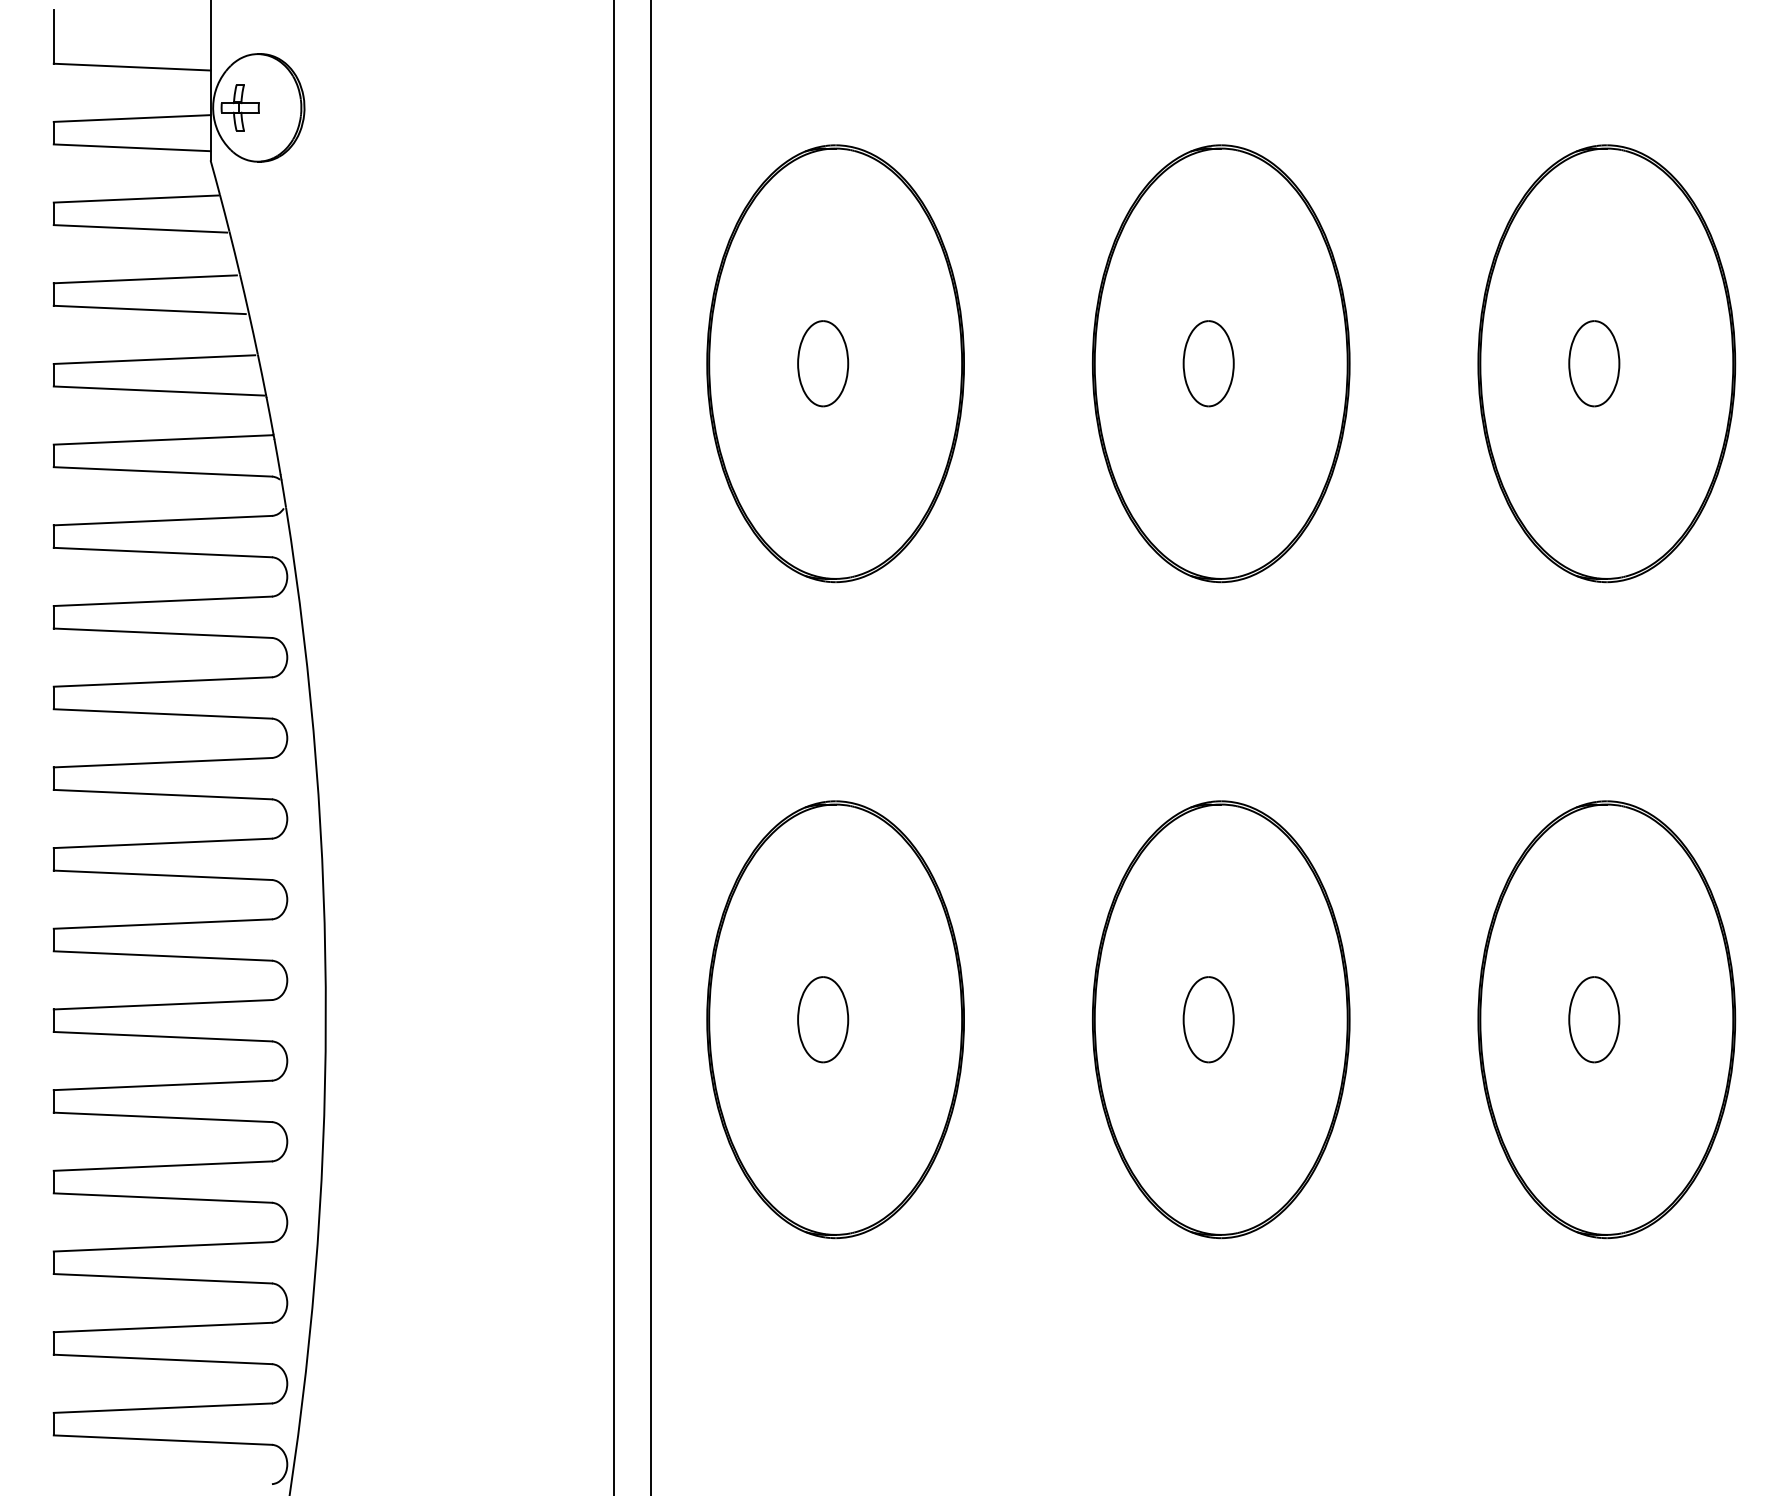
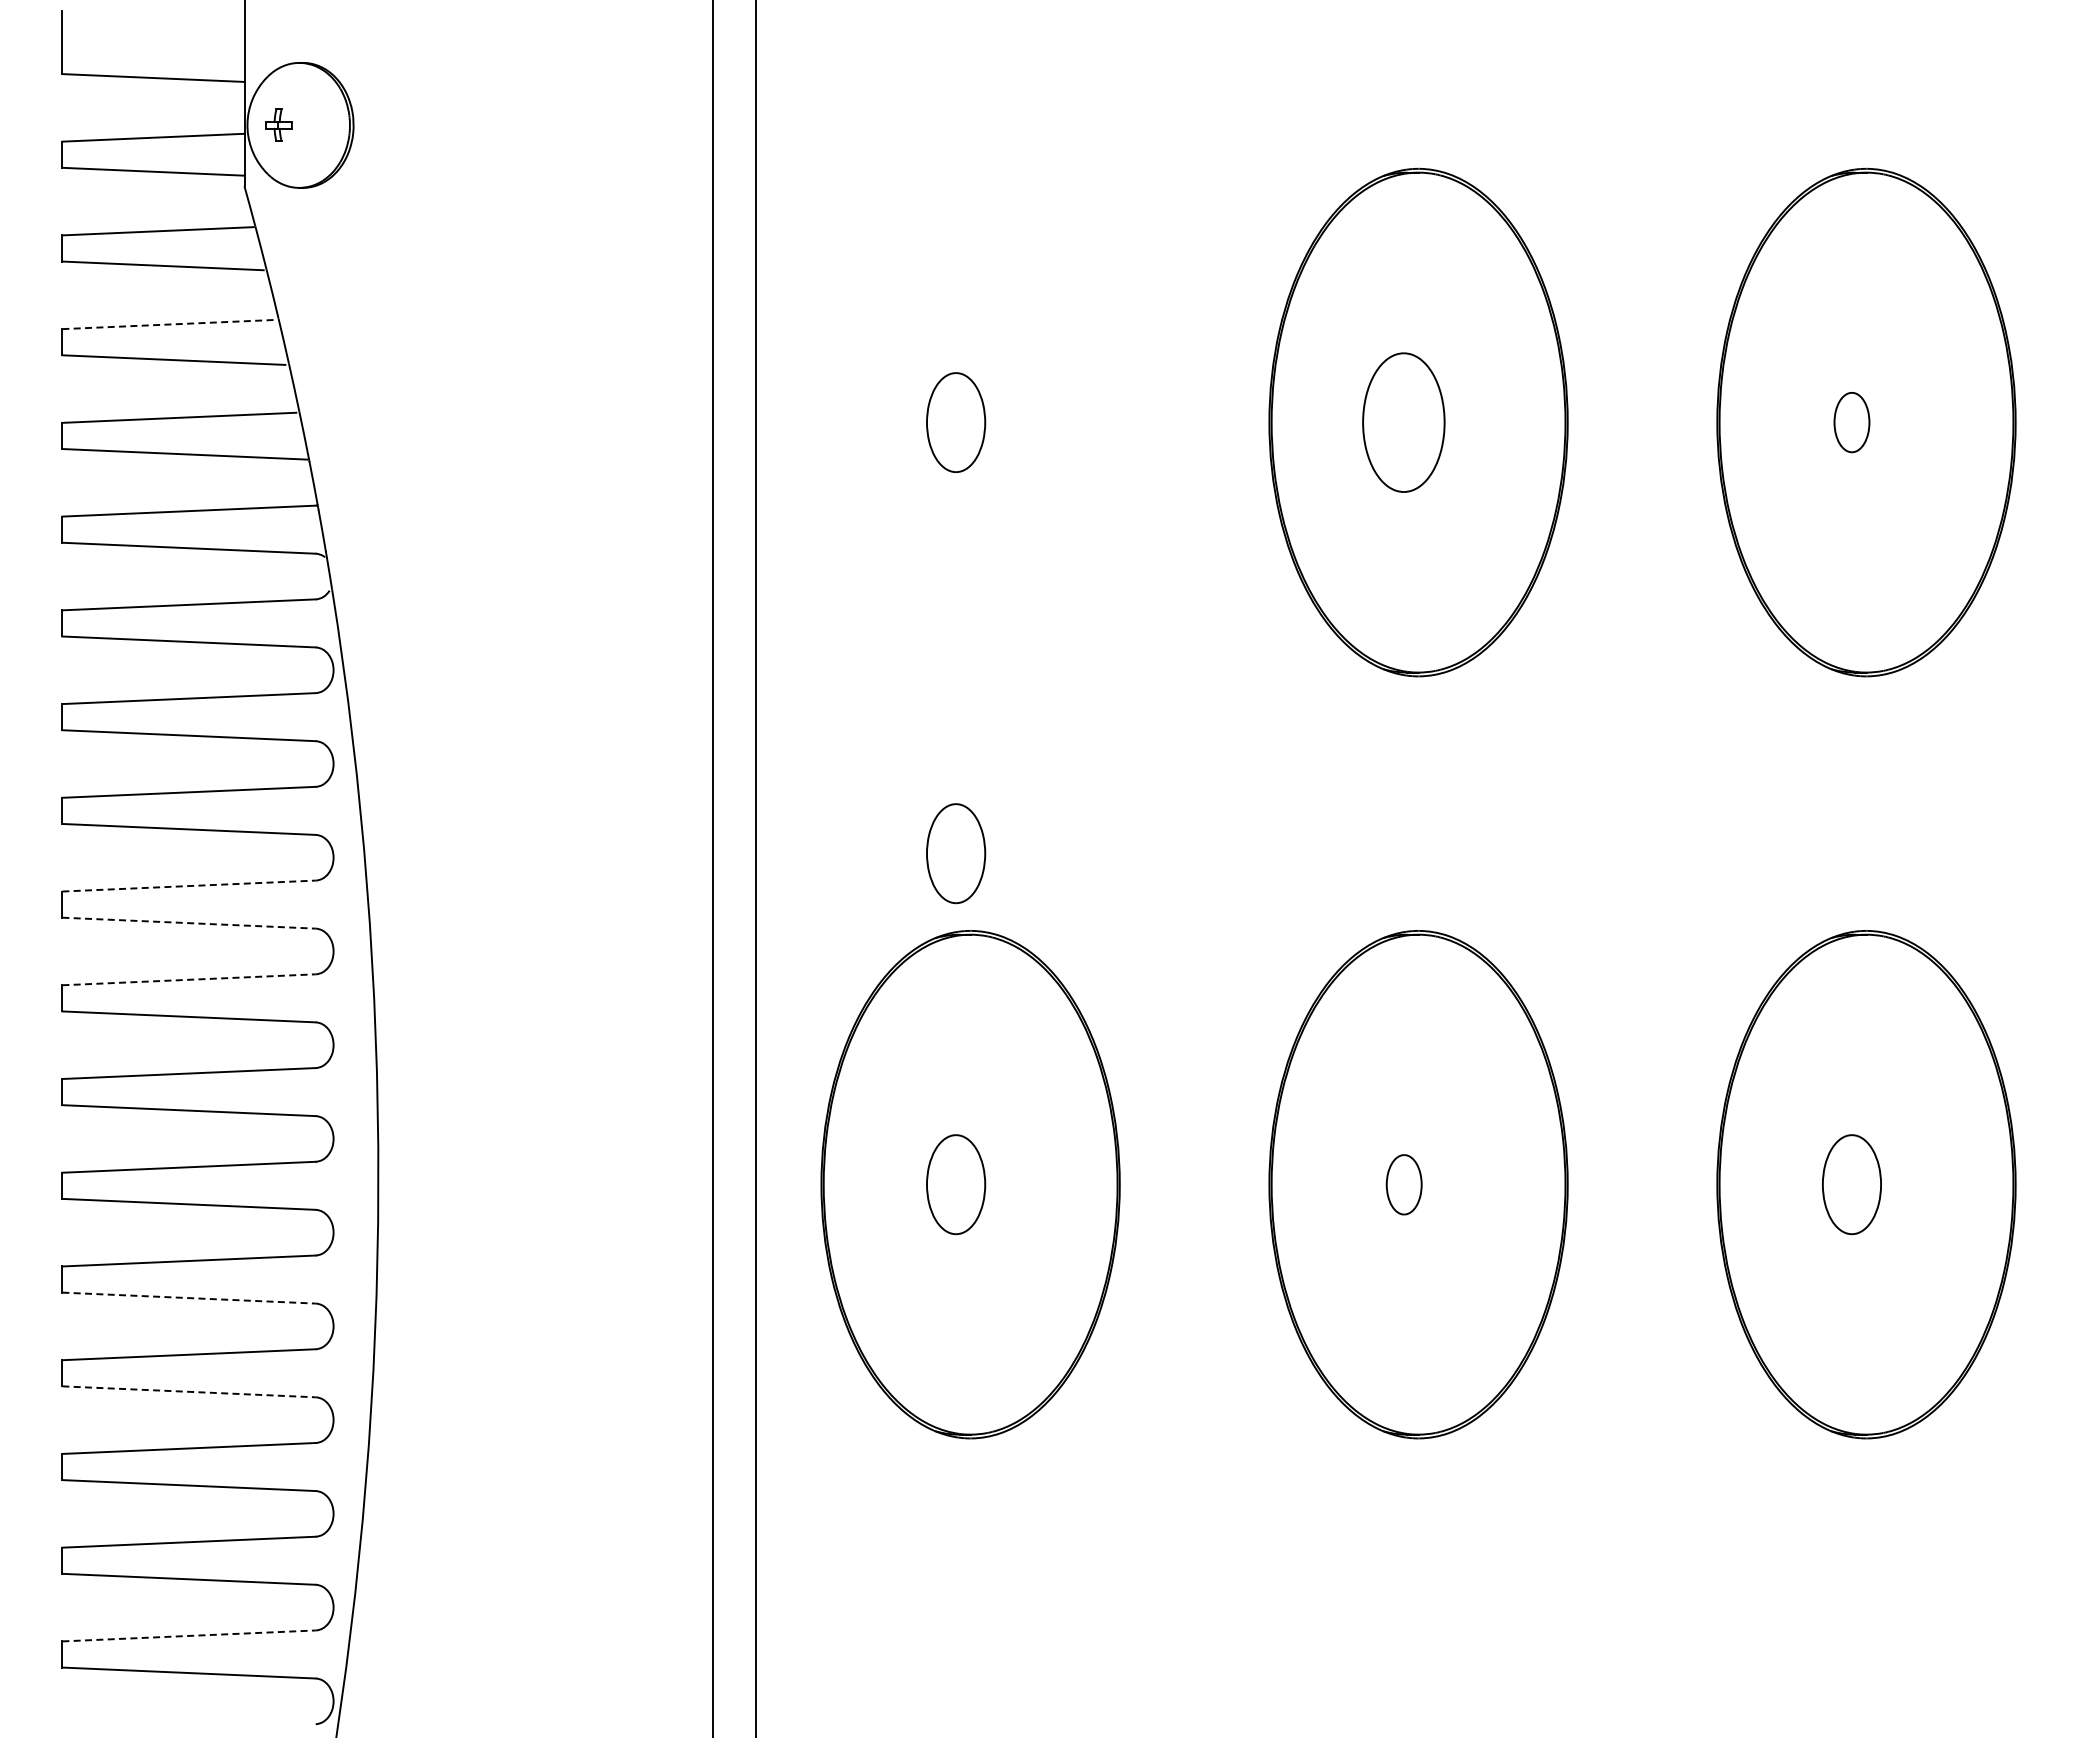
part: (239, 107) -> (278, 125), size x0.6
line: (146, 279) -> (169, 324), solid -> dashed
part: (835, 363) -> (970, 422), removed
part: (1209, 363) -> (1404, 422), size x1.4
part: (1593, 363) -> (1851, 422), size x0.6
part: (823, 734) -> (956, 853), added
line: (163, 763) -> (189, 886), solid -> dashed
line: (163, 794) -> (189, 923), solid -> dashed
line: (163, 843) -> (189, 979), solid -> dashed
part: (1209, 1019) -> (1404, 1184), size x0.6
line: (163, 1117) -> (189, 1298), solid -> dashed
line: (163, 1197) -> (189, 1391), solid -> dashed
line: (163, 1407) -> (189, 1635), solid -> dashed

